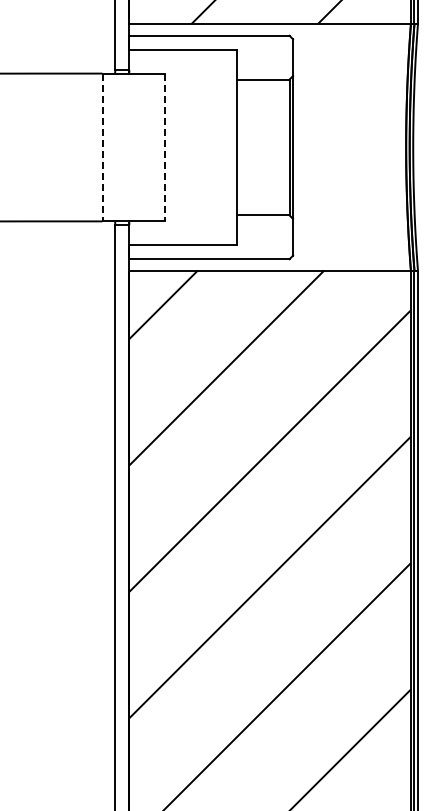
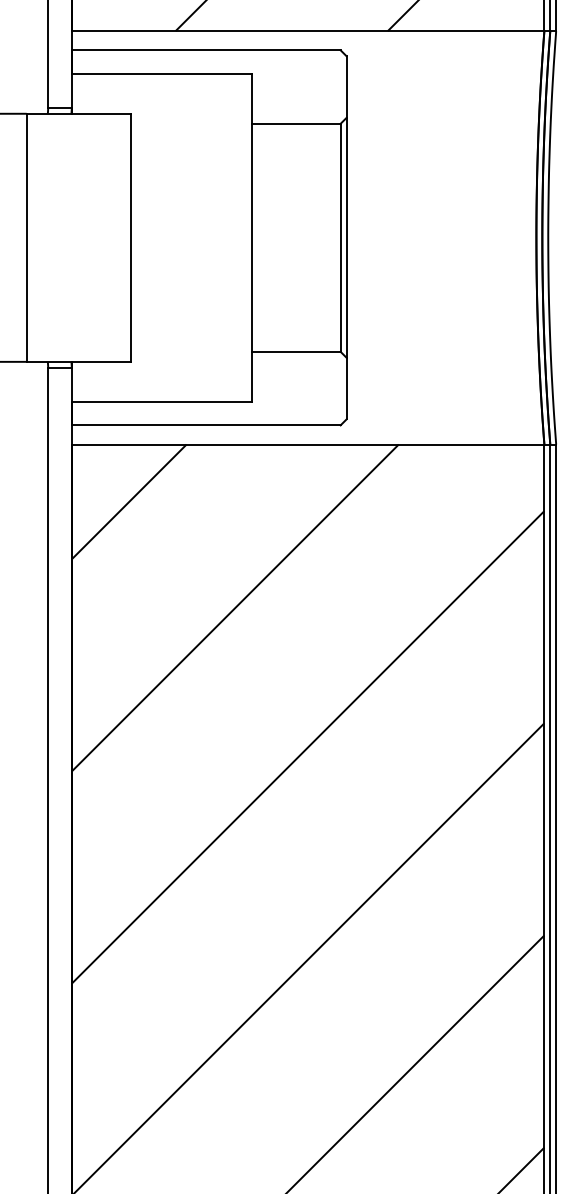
line: (102, 147) -> (26, 237), dashed -> solid
line: (164, 147) -> (130, 237), dashed -> solid

